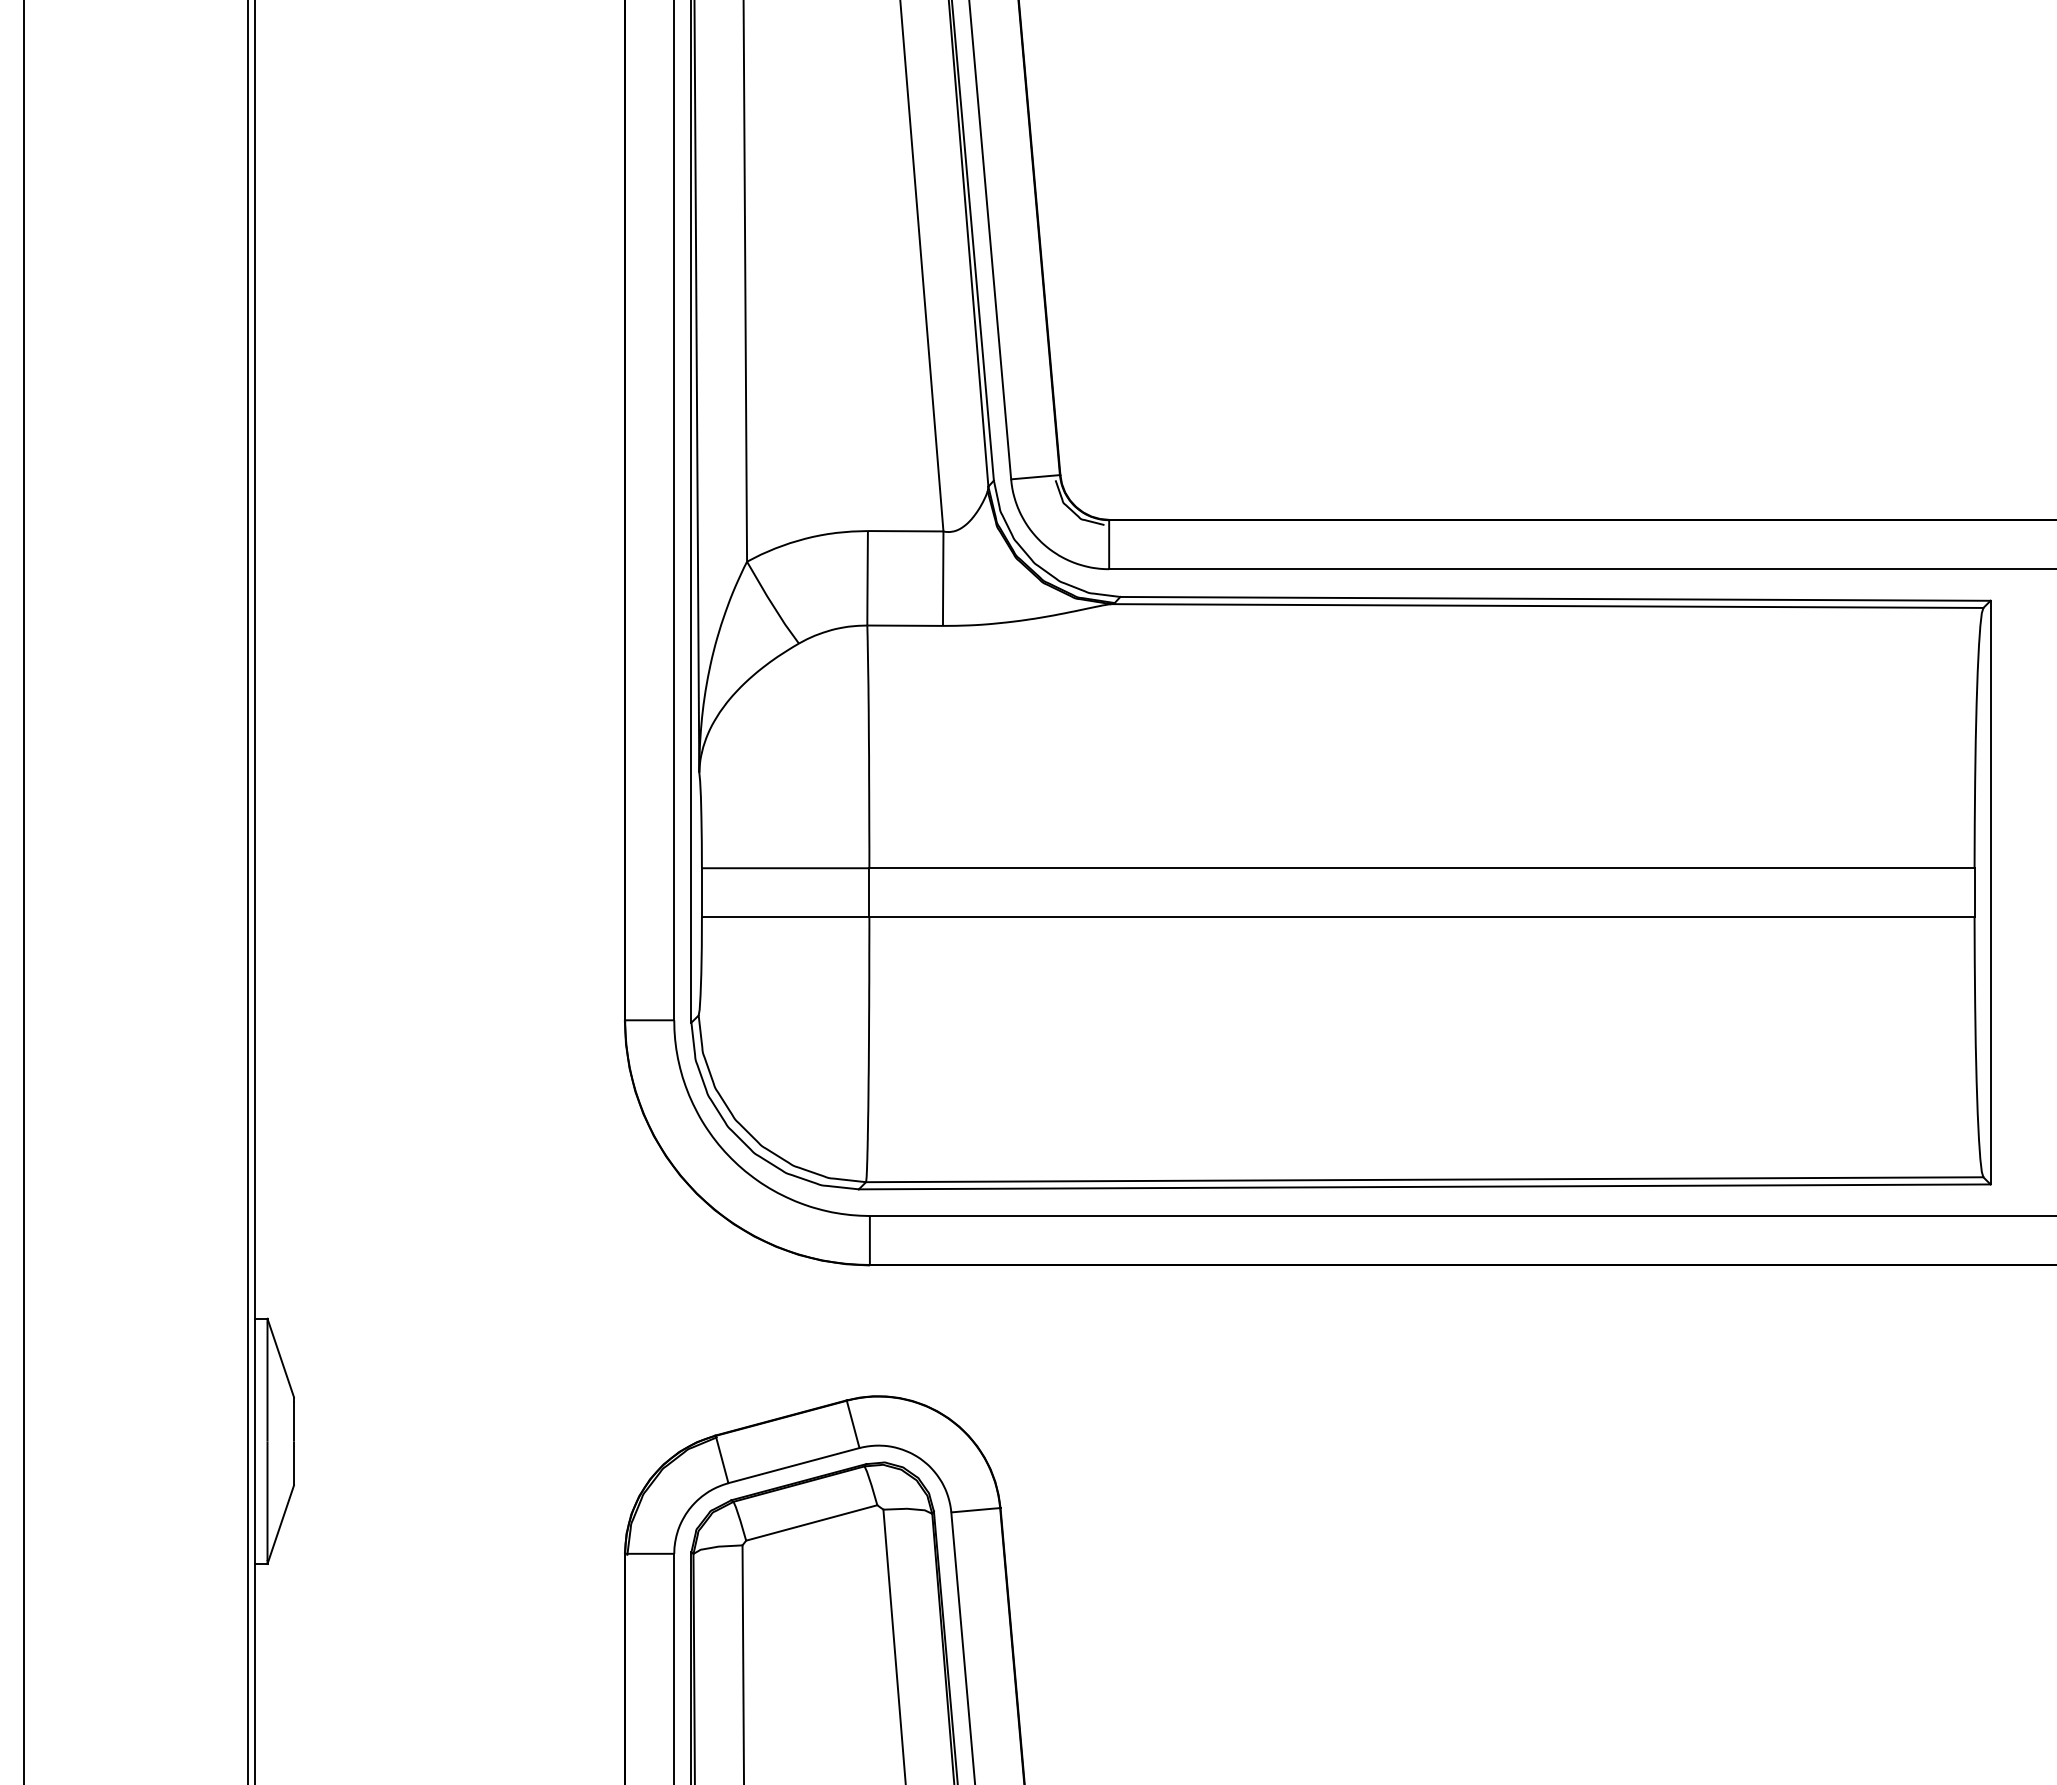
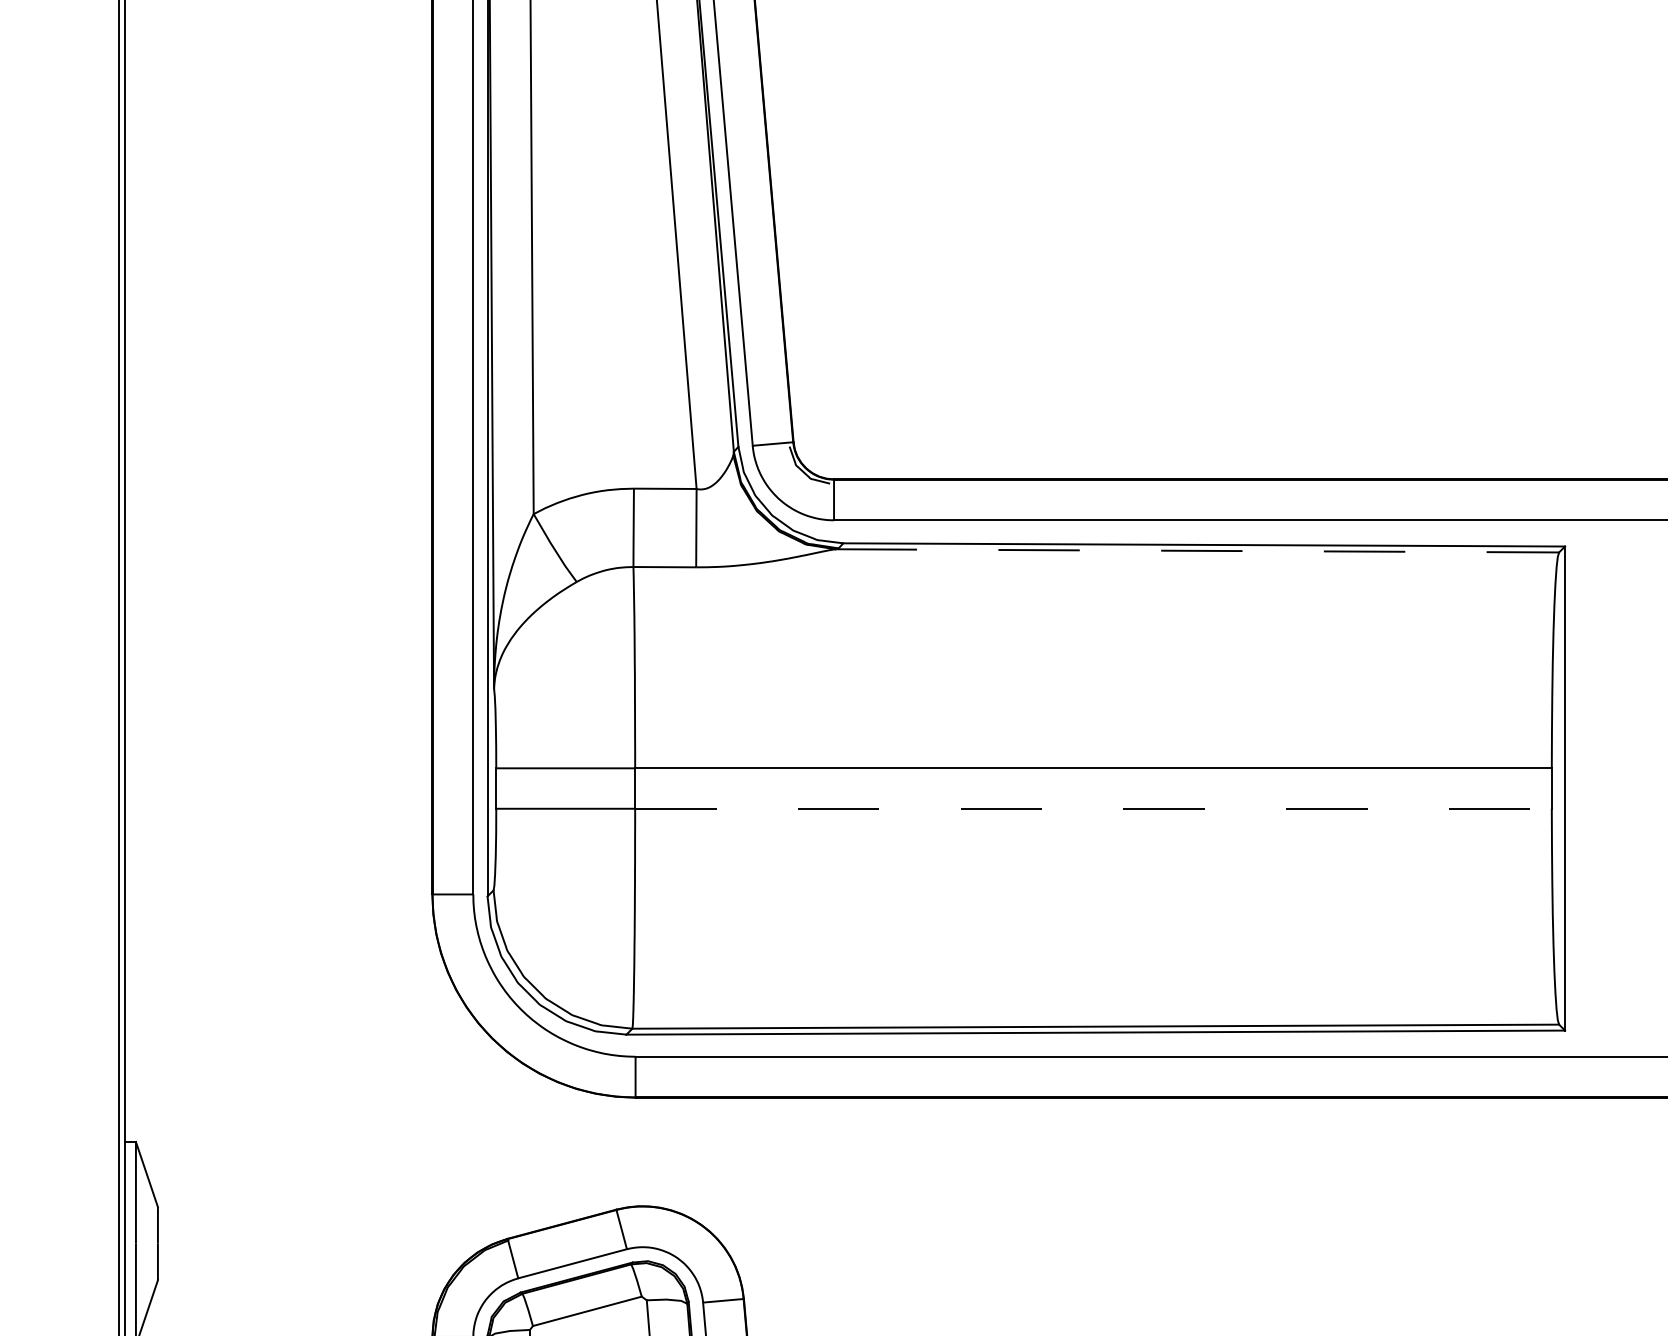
line: (1547, 606) -> (1197, 551), solid -> dashed
line: (1421, 917) -> (1093, 809), solid -> dashed

